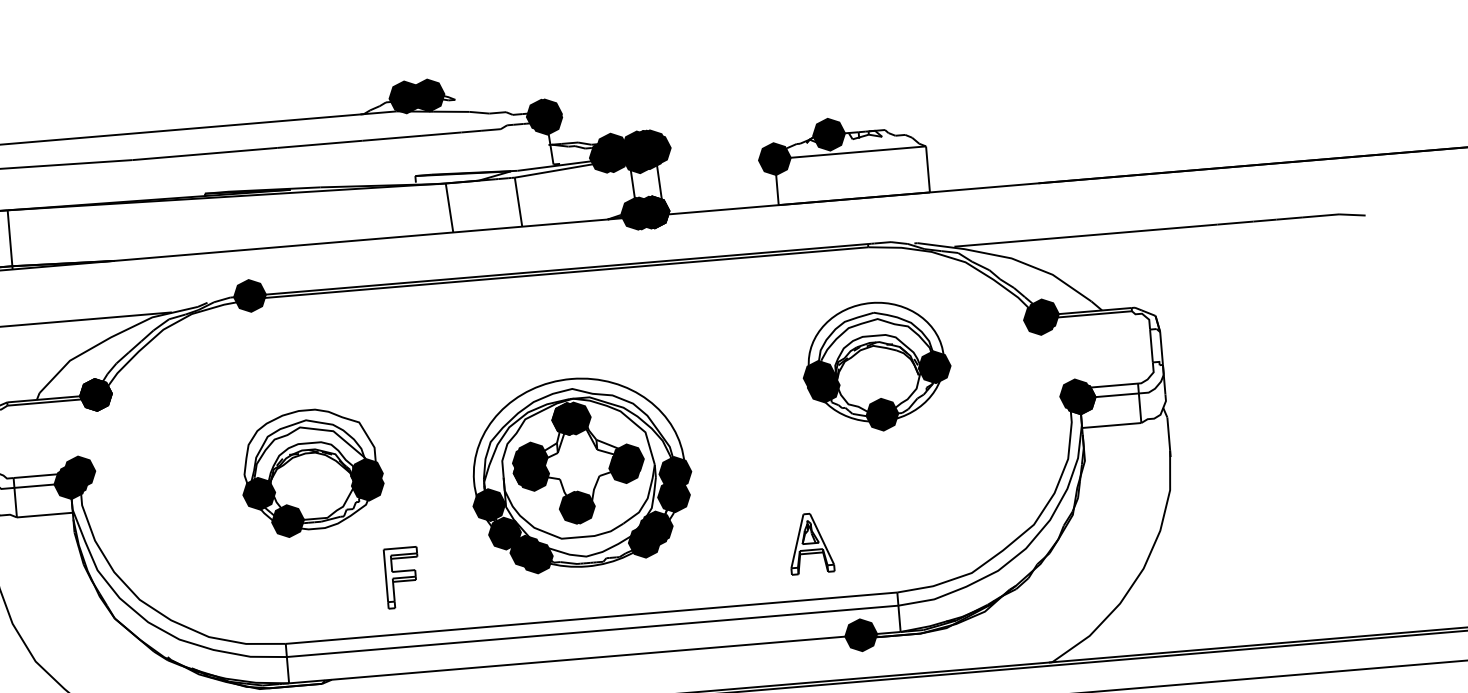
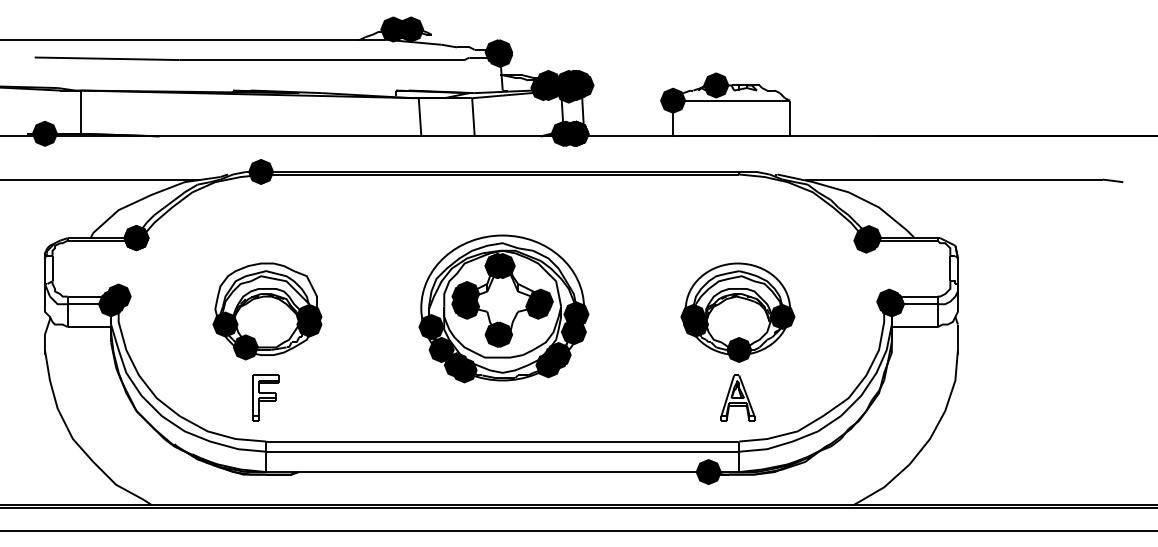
part: (876, 366) -> (737, 312), moved
part: (312, 472) -> (267, 311), moved
part: (580, 473) -> (503, 308), moved
part: (810, 542) -> (737, 397), moved
part: (401, 576) -> (265, 397), moved

